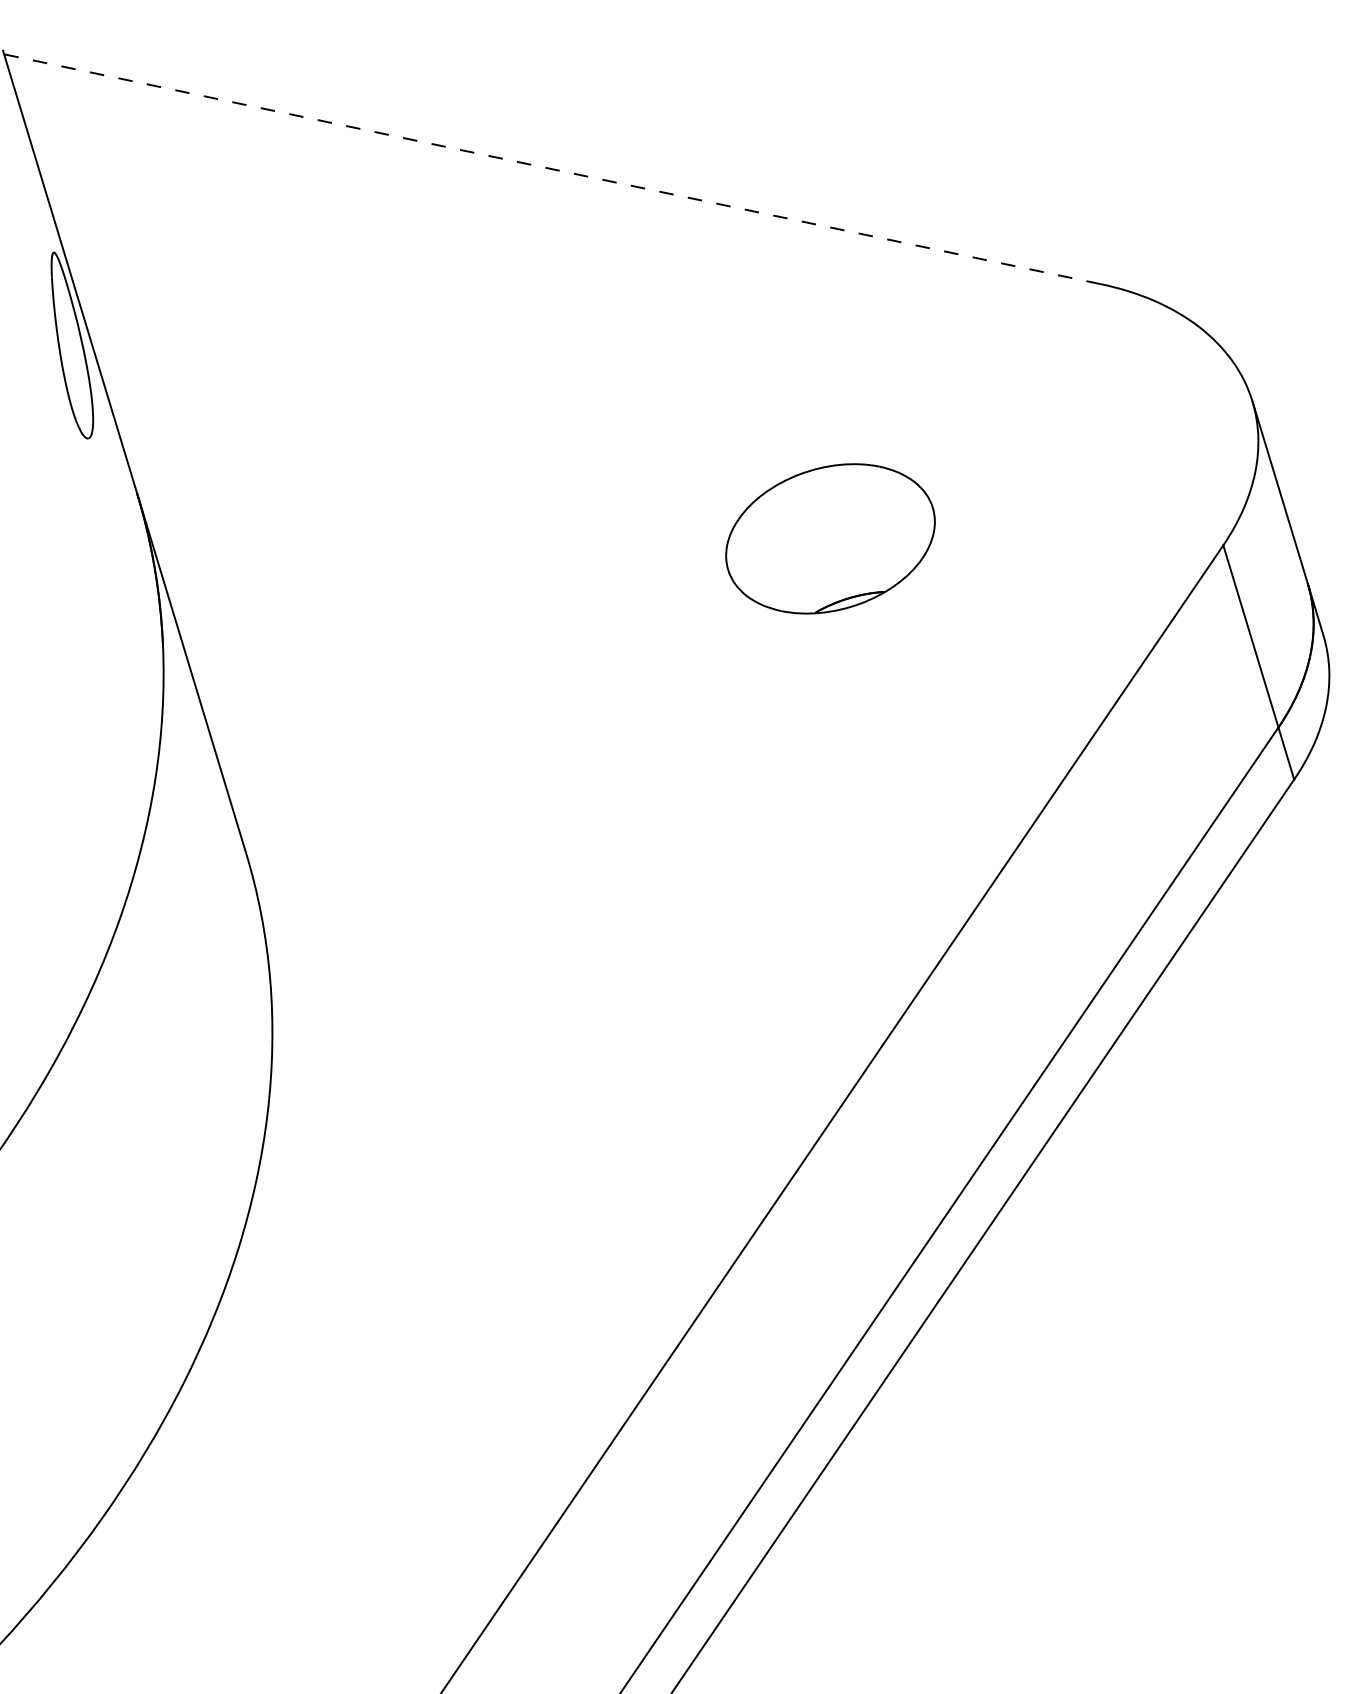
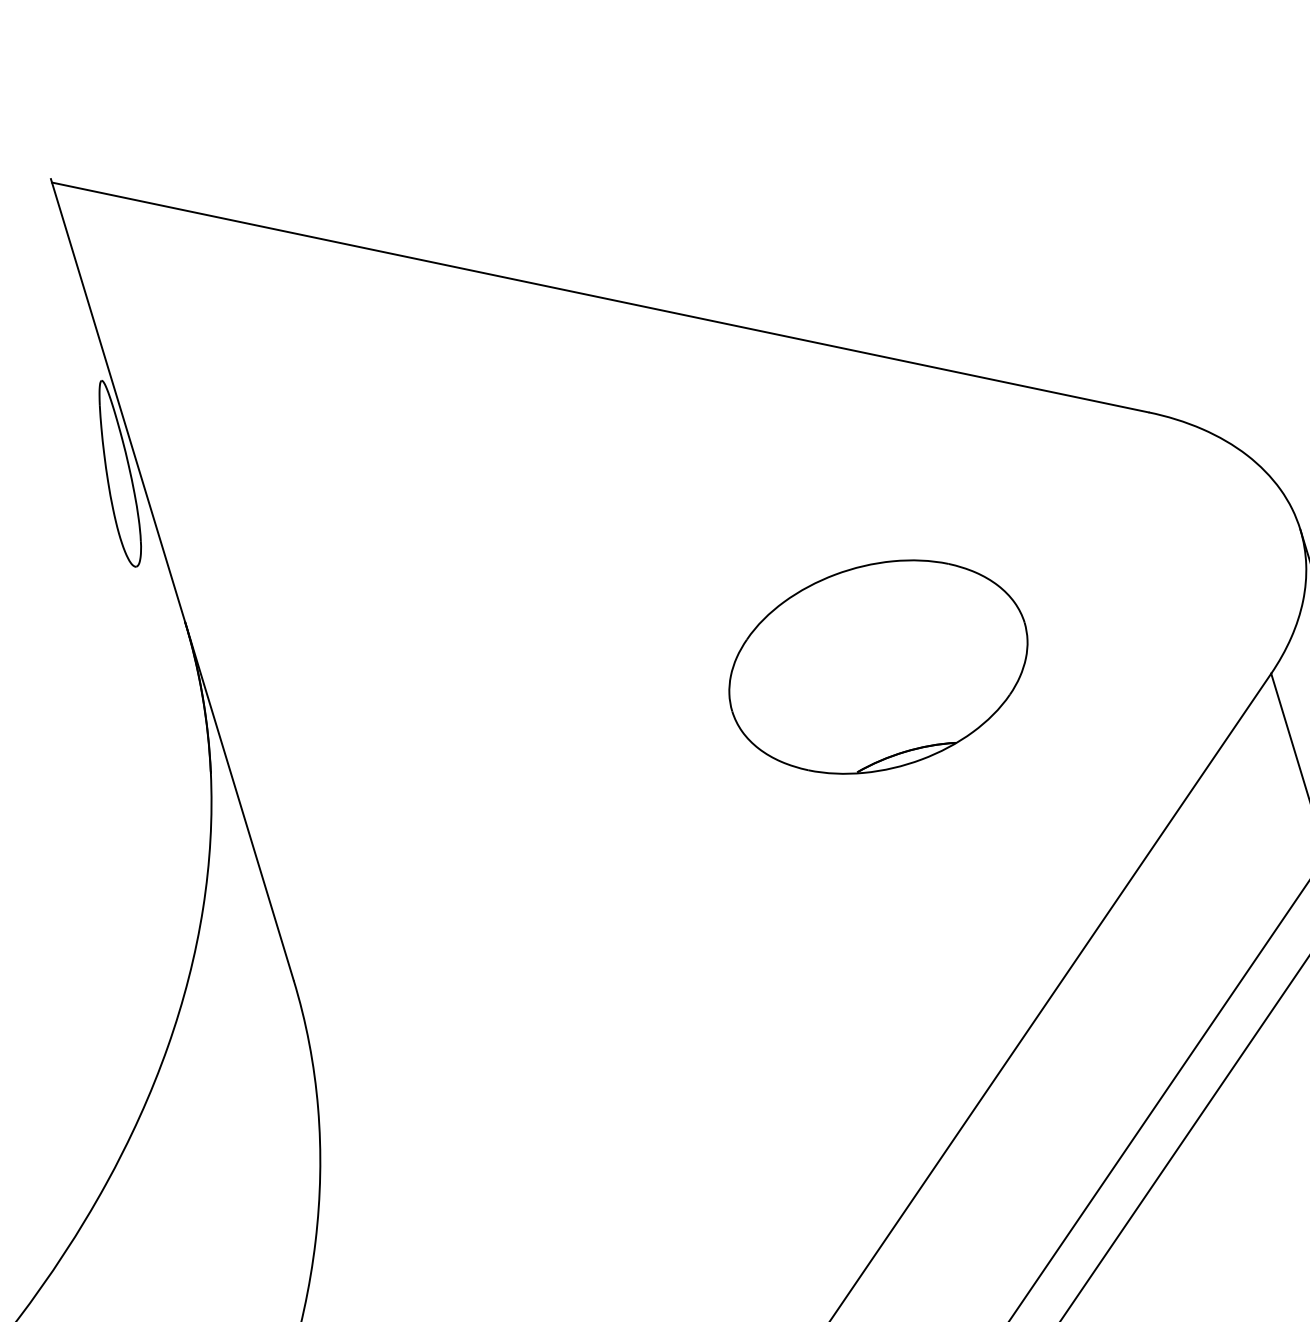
line: (551, 169) -> (599, 297), dashed -> solid
part: (830, 538) -> (878, 666), size x1.43

